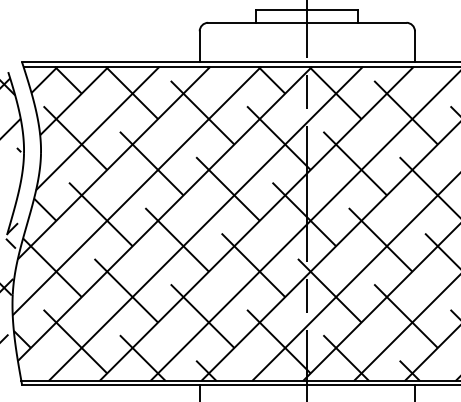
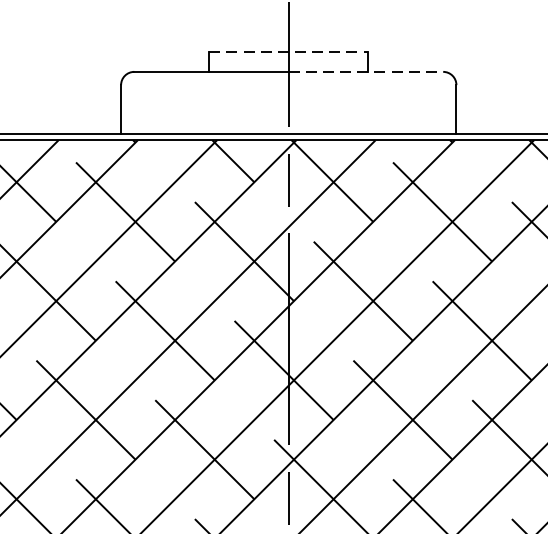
line: (307, 10) -> (289, 52), solid -> dashed
line: (356, 22) -> (365, 71), solid -> dashed

